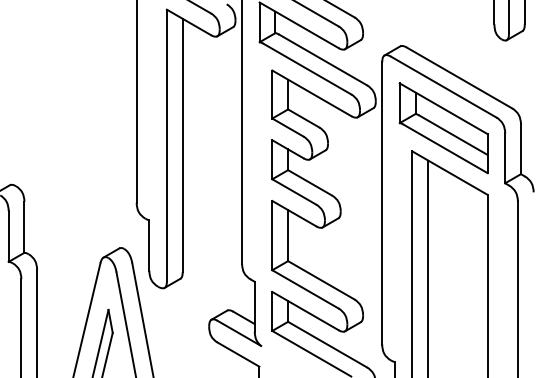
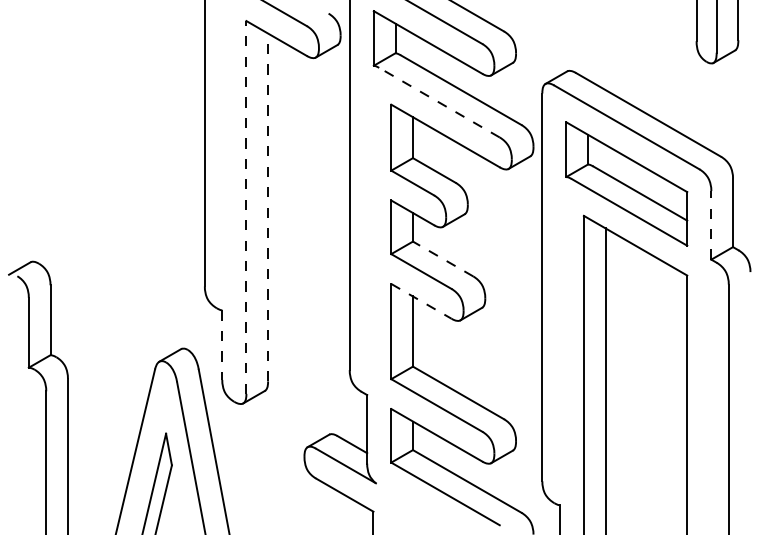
line: (307, 68) -> (439, 102), solid -> dashed
line: (167, 144) -> (246, 206), solid -> dashed
line: (183, 145) -> (268, 207), solid -> dashed
line: (505, 157) -> (711, 224), solid -> dashed
line: (310, 183) -> (443, 259), solid -> dashed
line: (294, 213) -> (421, 301), solid -> dashed
line: (149, 245) -> (222, 345), solid -> dashed

